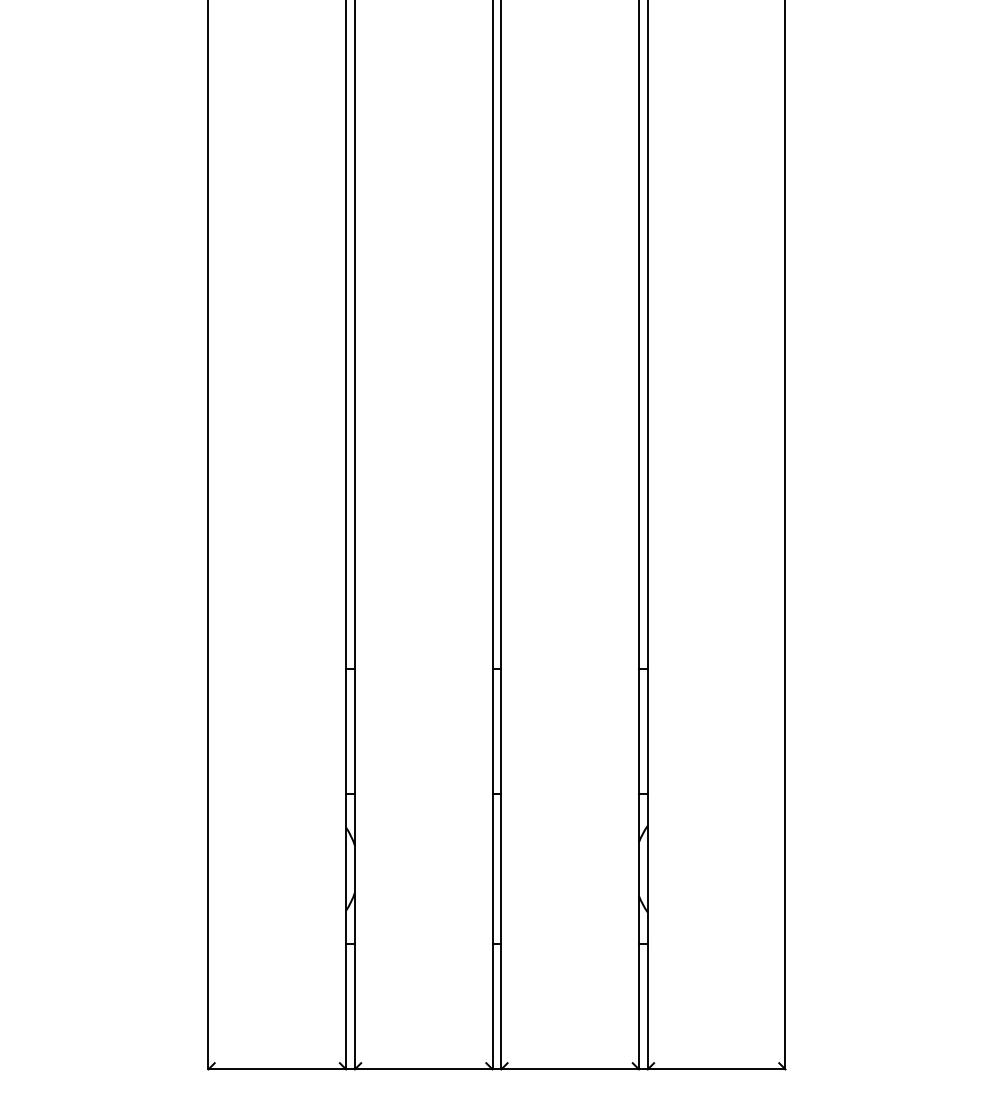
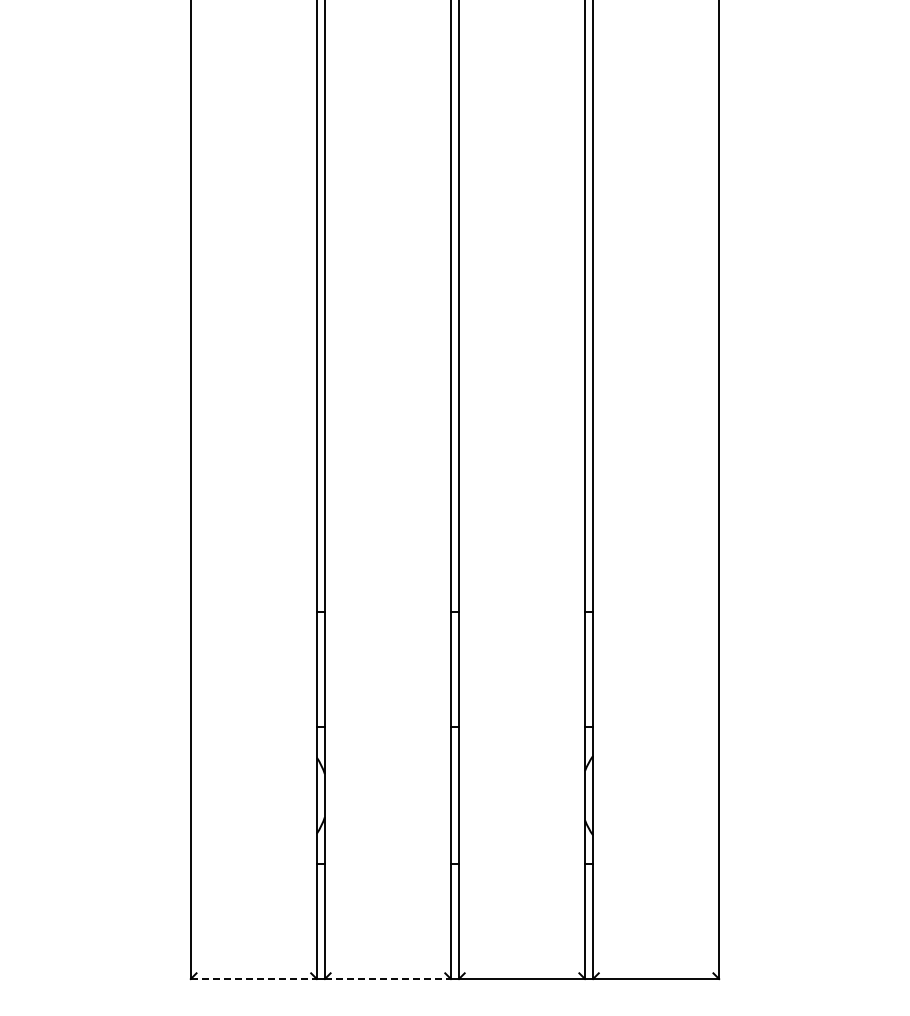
line: (278, 1069) -> (254, 979), solid -> dashed
line: (424, 1069) -> (388, 979), solid -> dashed

